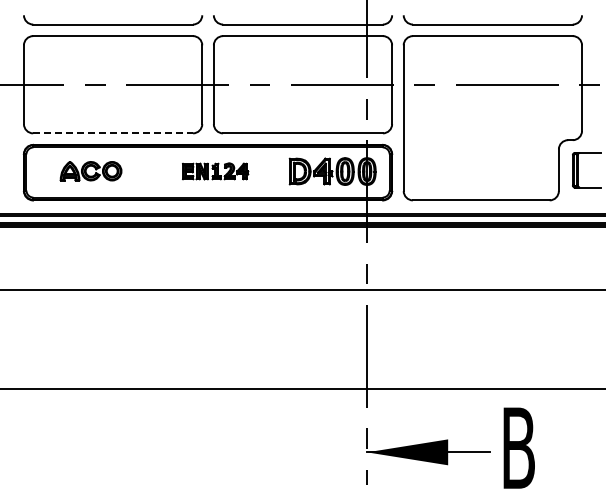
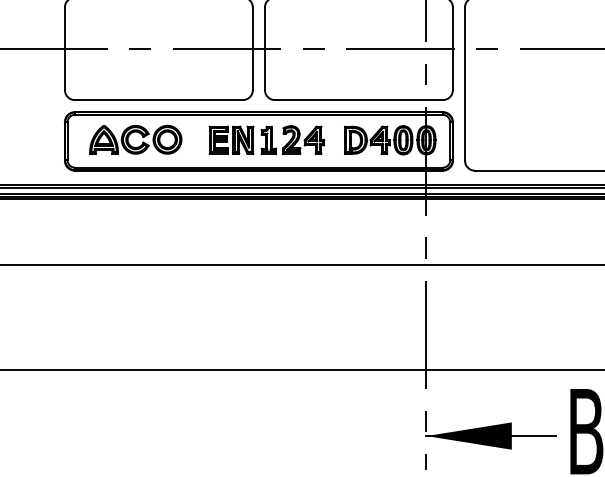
line: (113, 133) -> (159, 100), dashed -> solid
part: (90, 171) -> (135, 140), size x1.43
part: (215, 171) -> (266, 140), size x1.67

